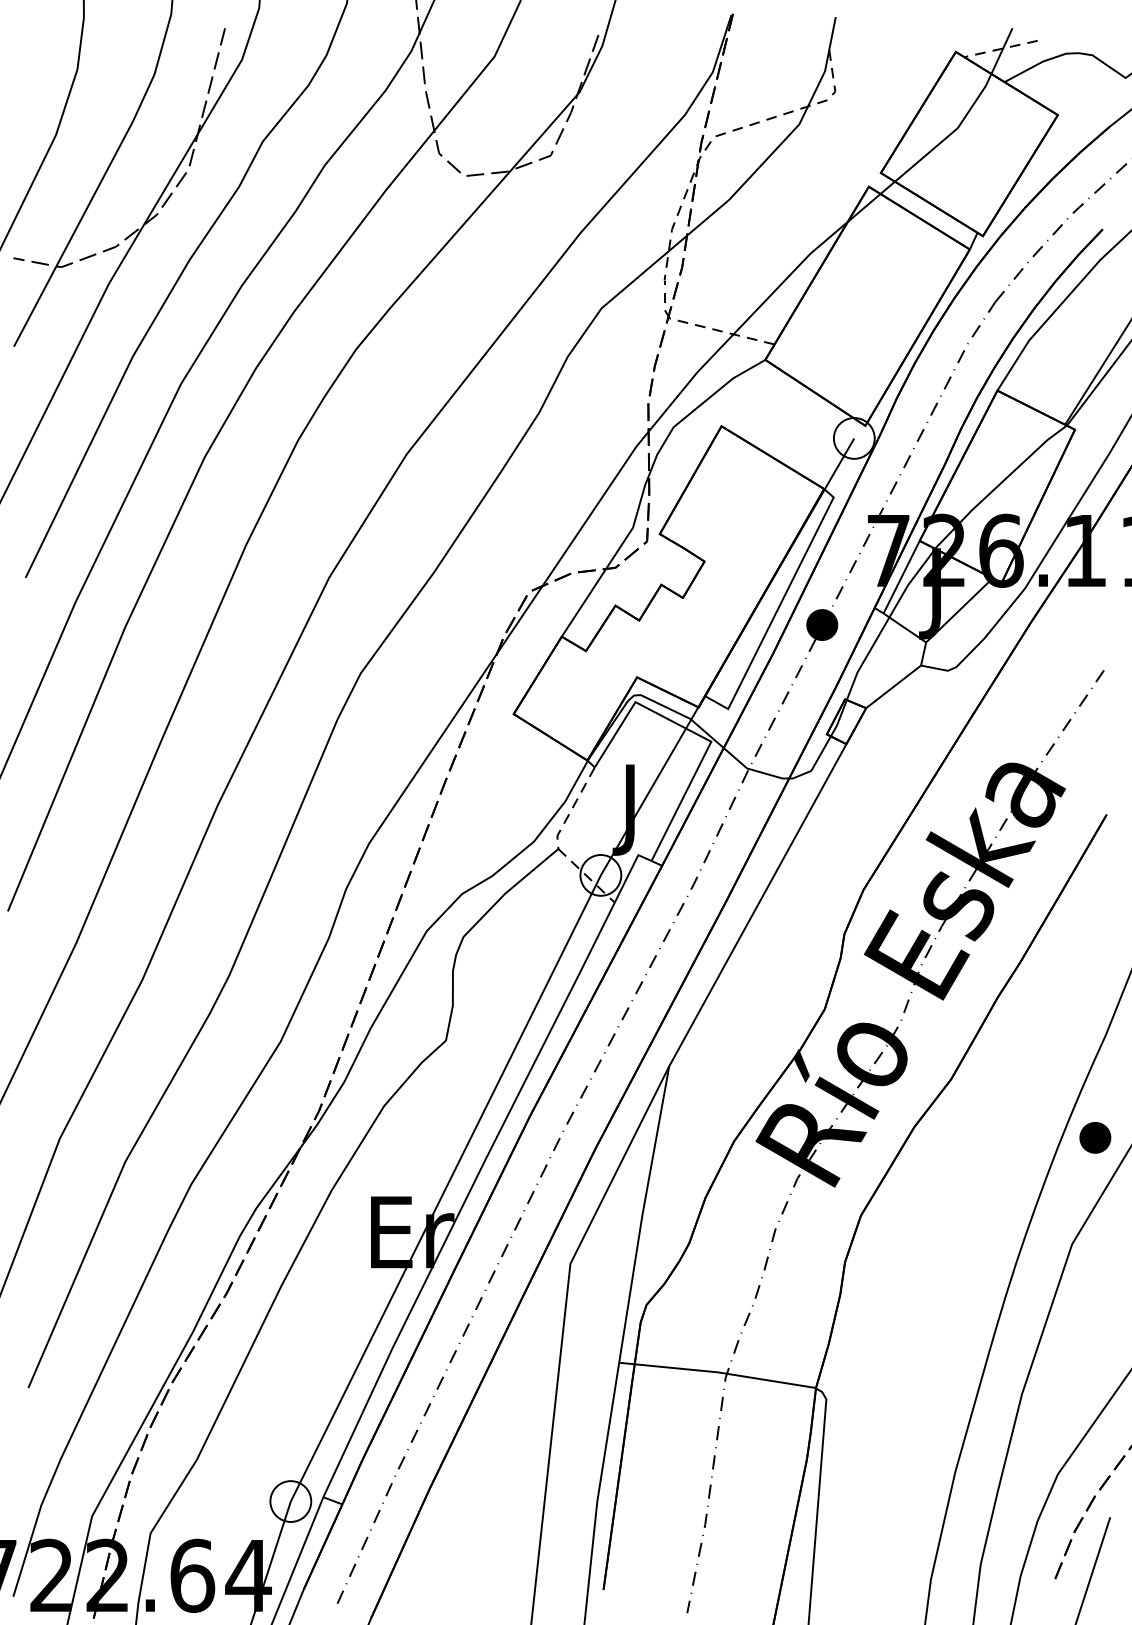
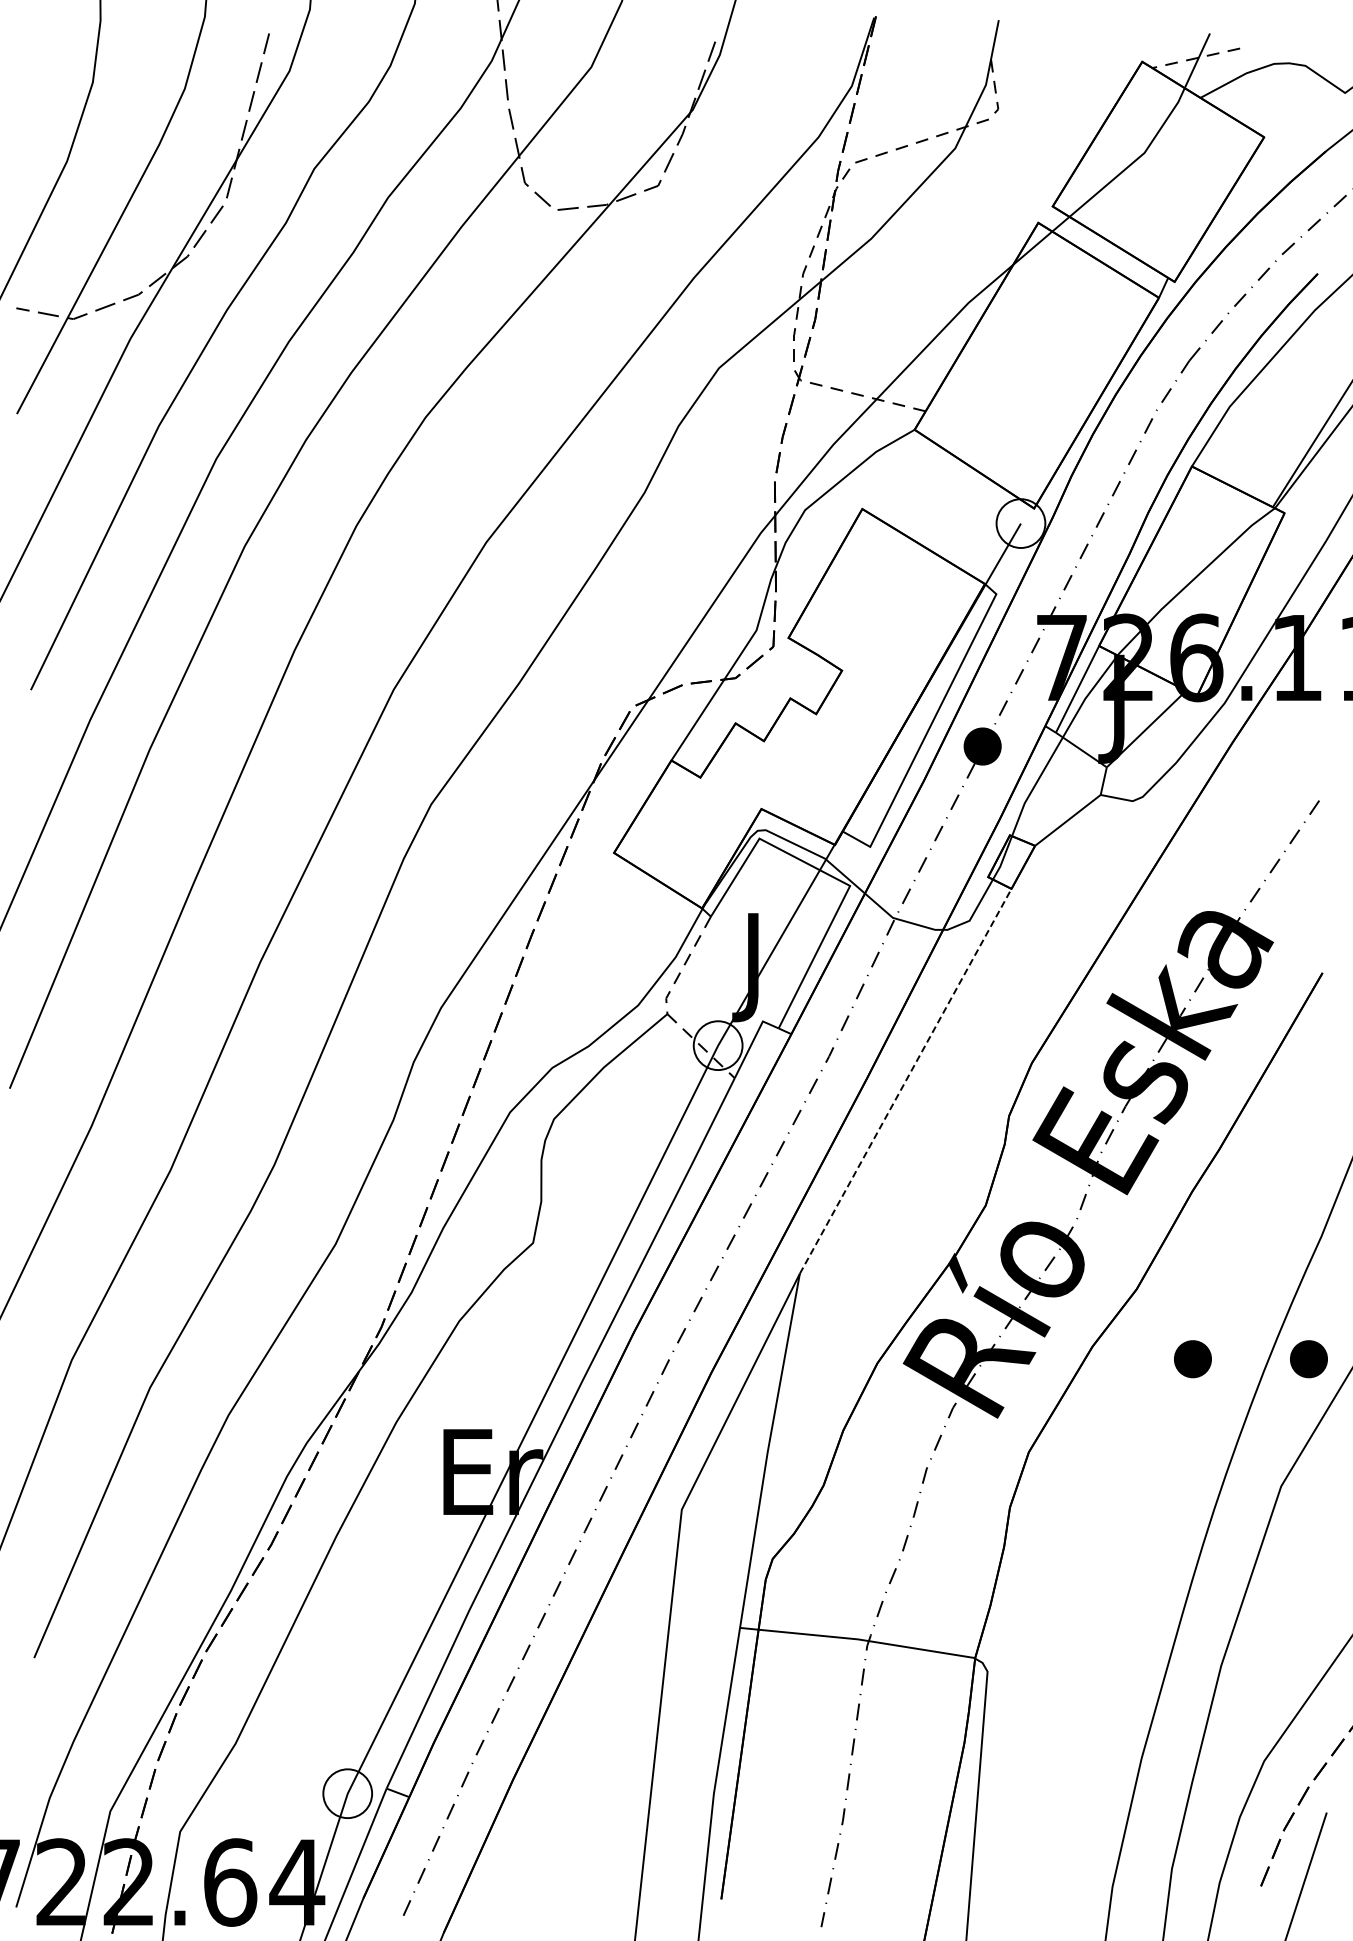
line: (757, 905) -> (905, 1081), solid -> dashed
part: (997, 1138) -> (1192, 1359), added

